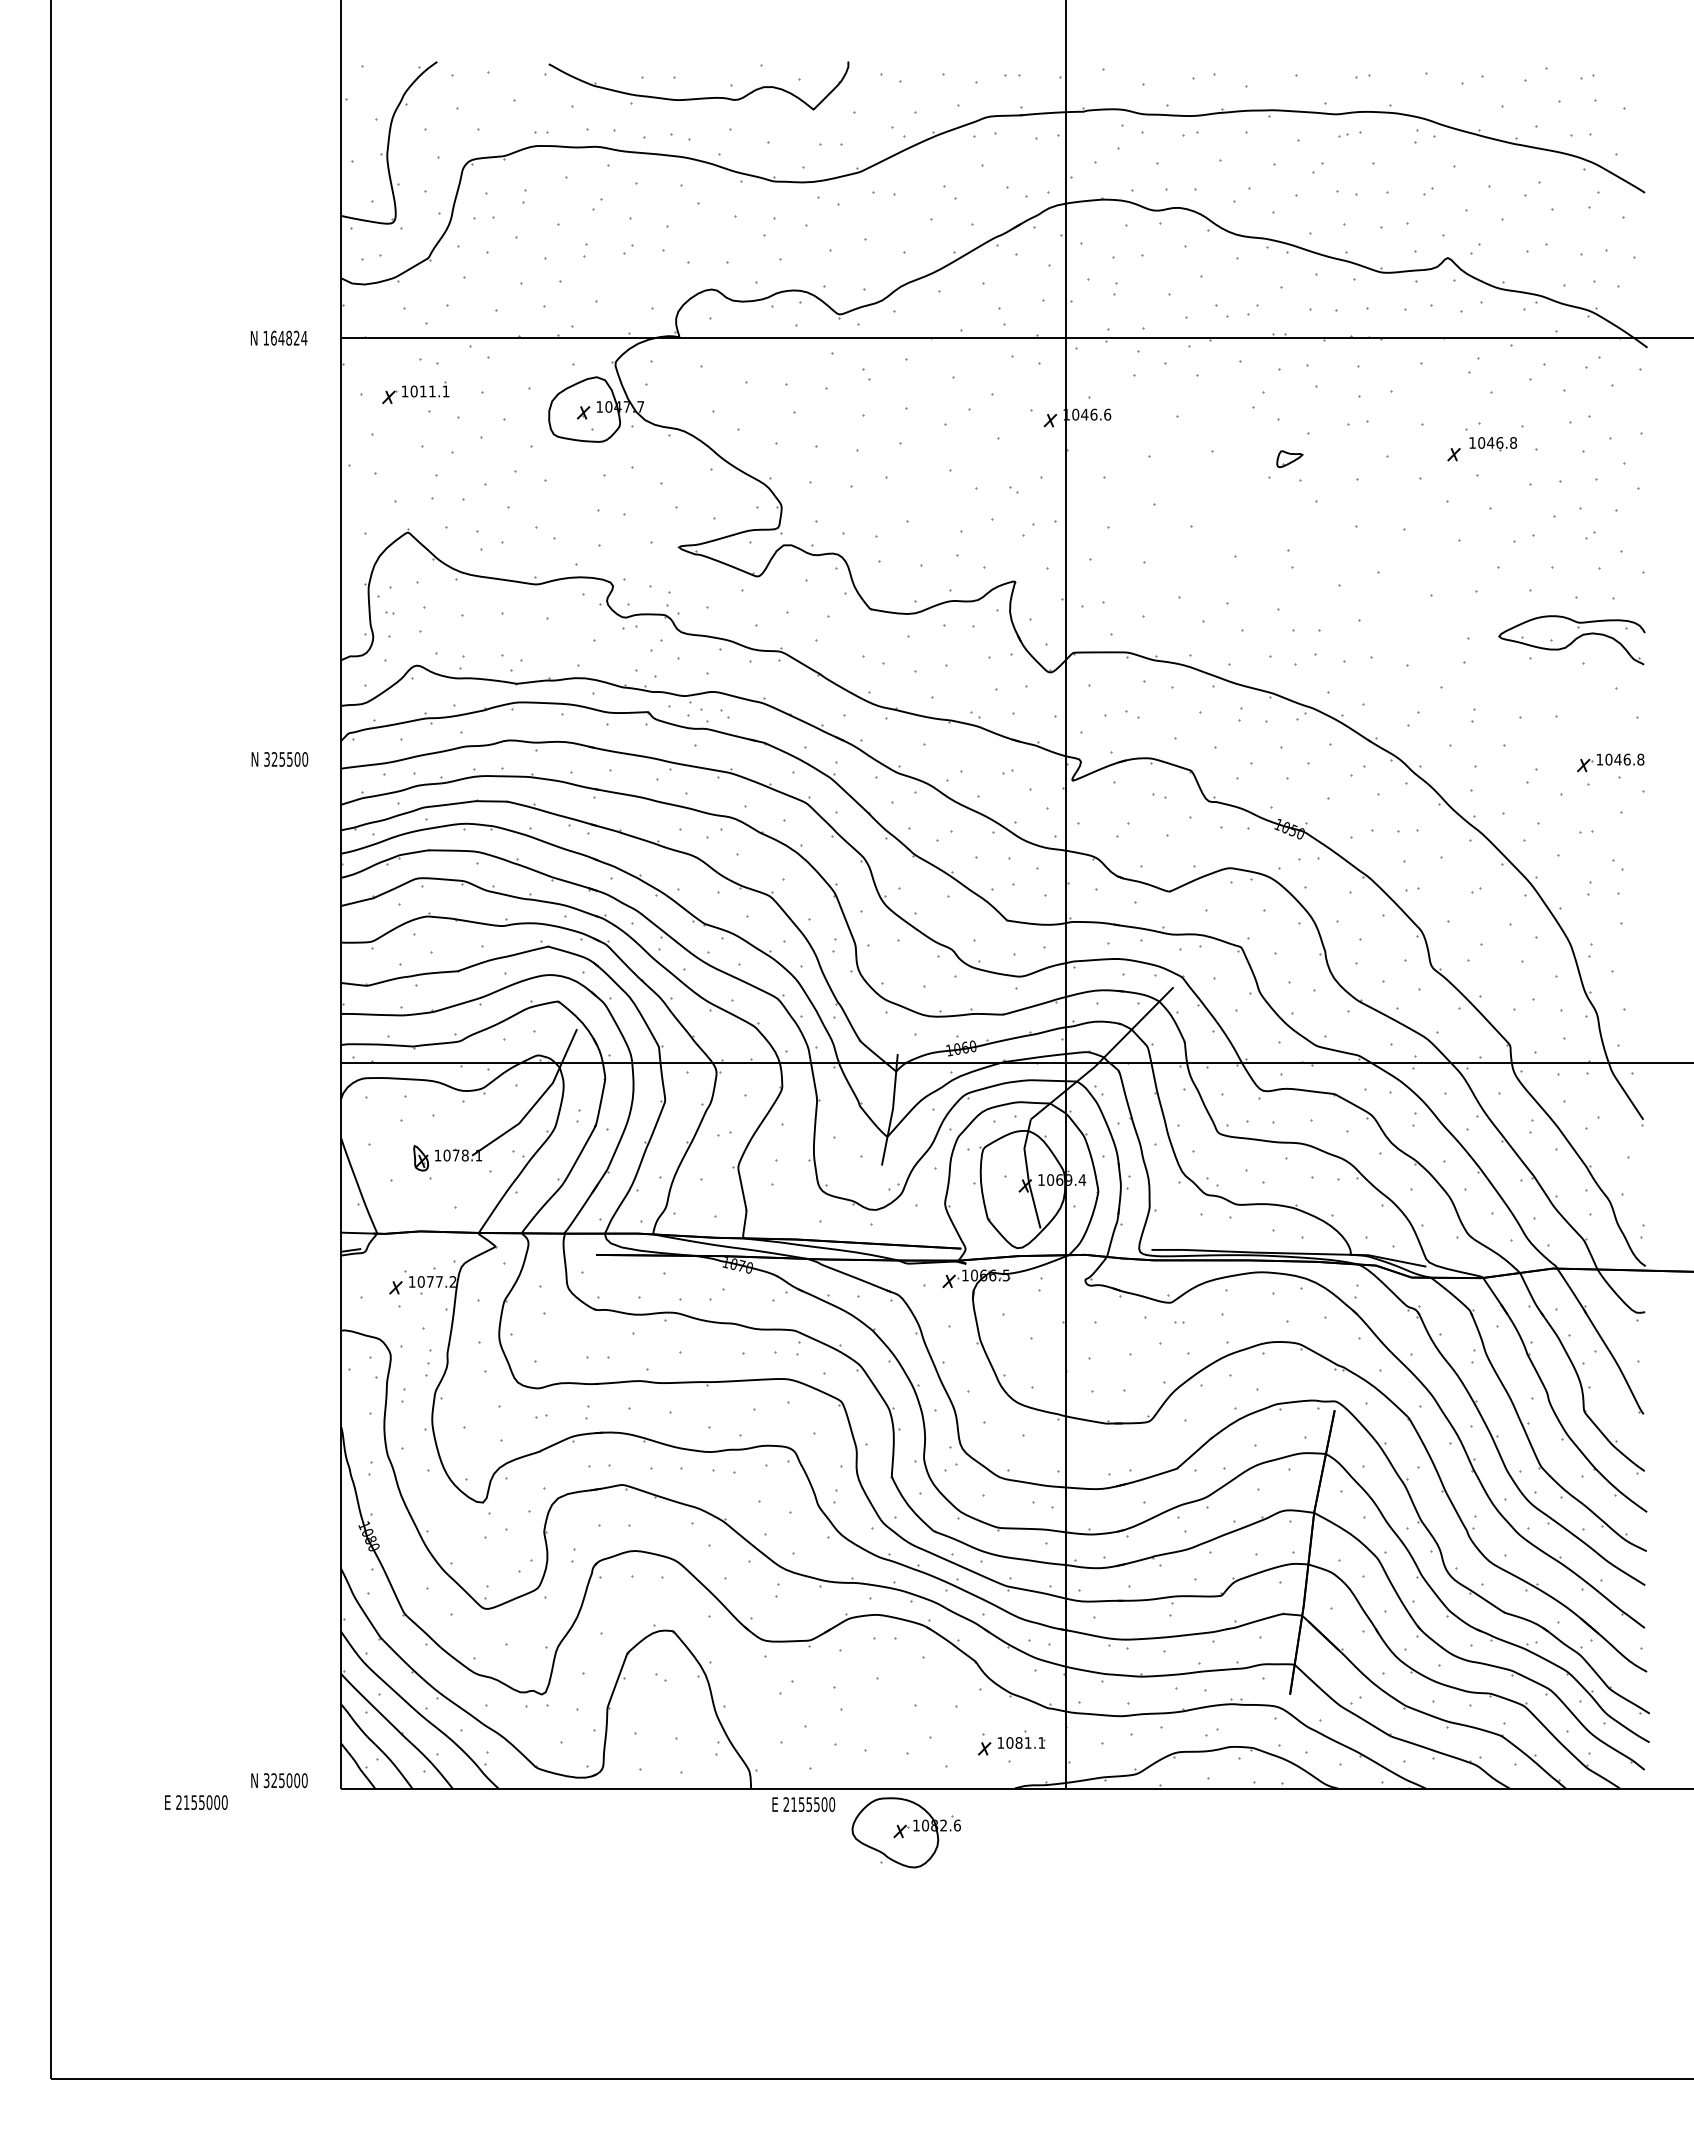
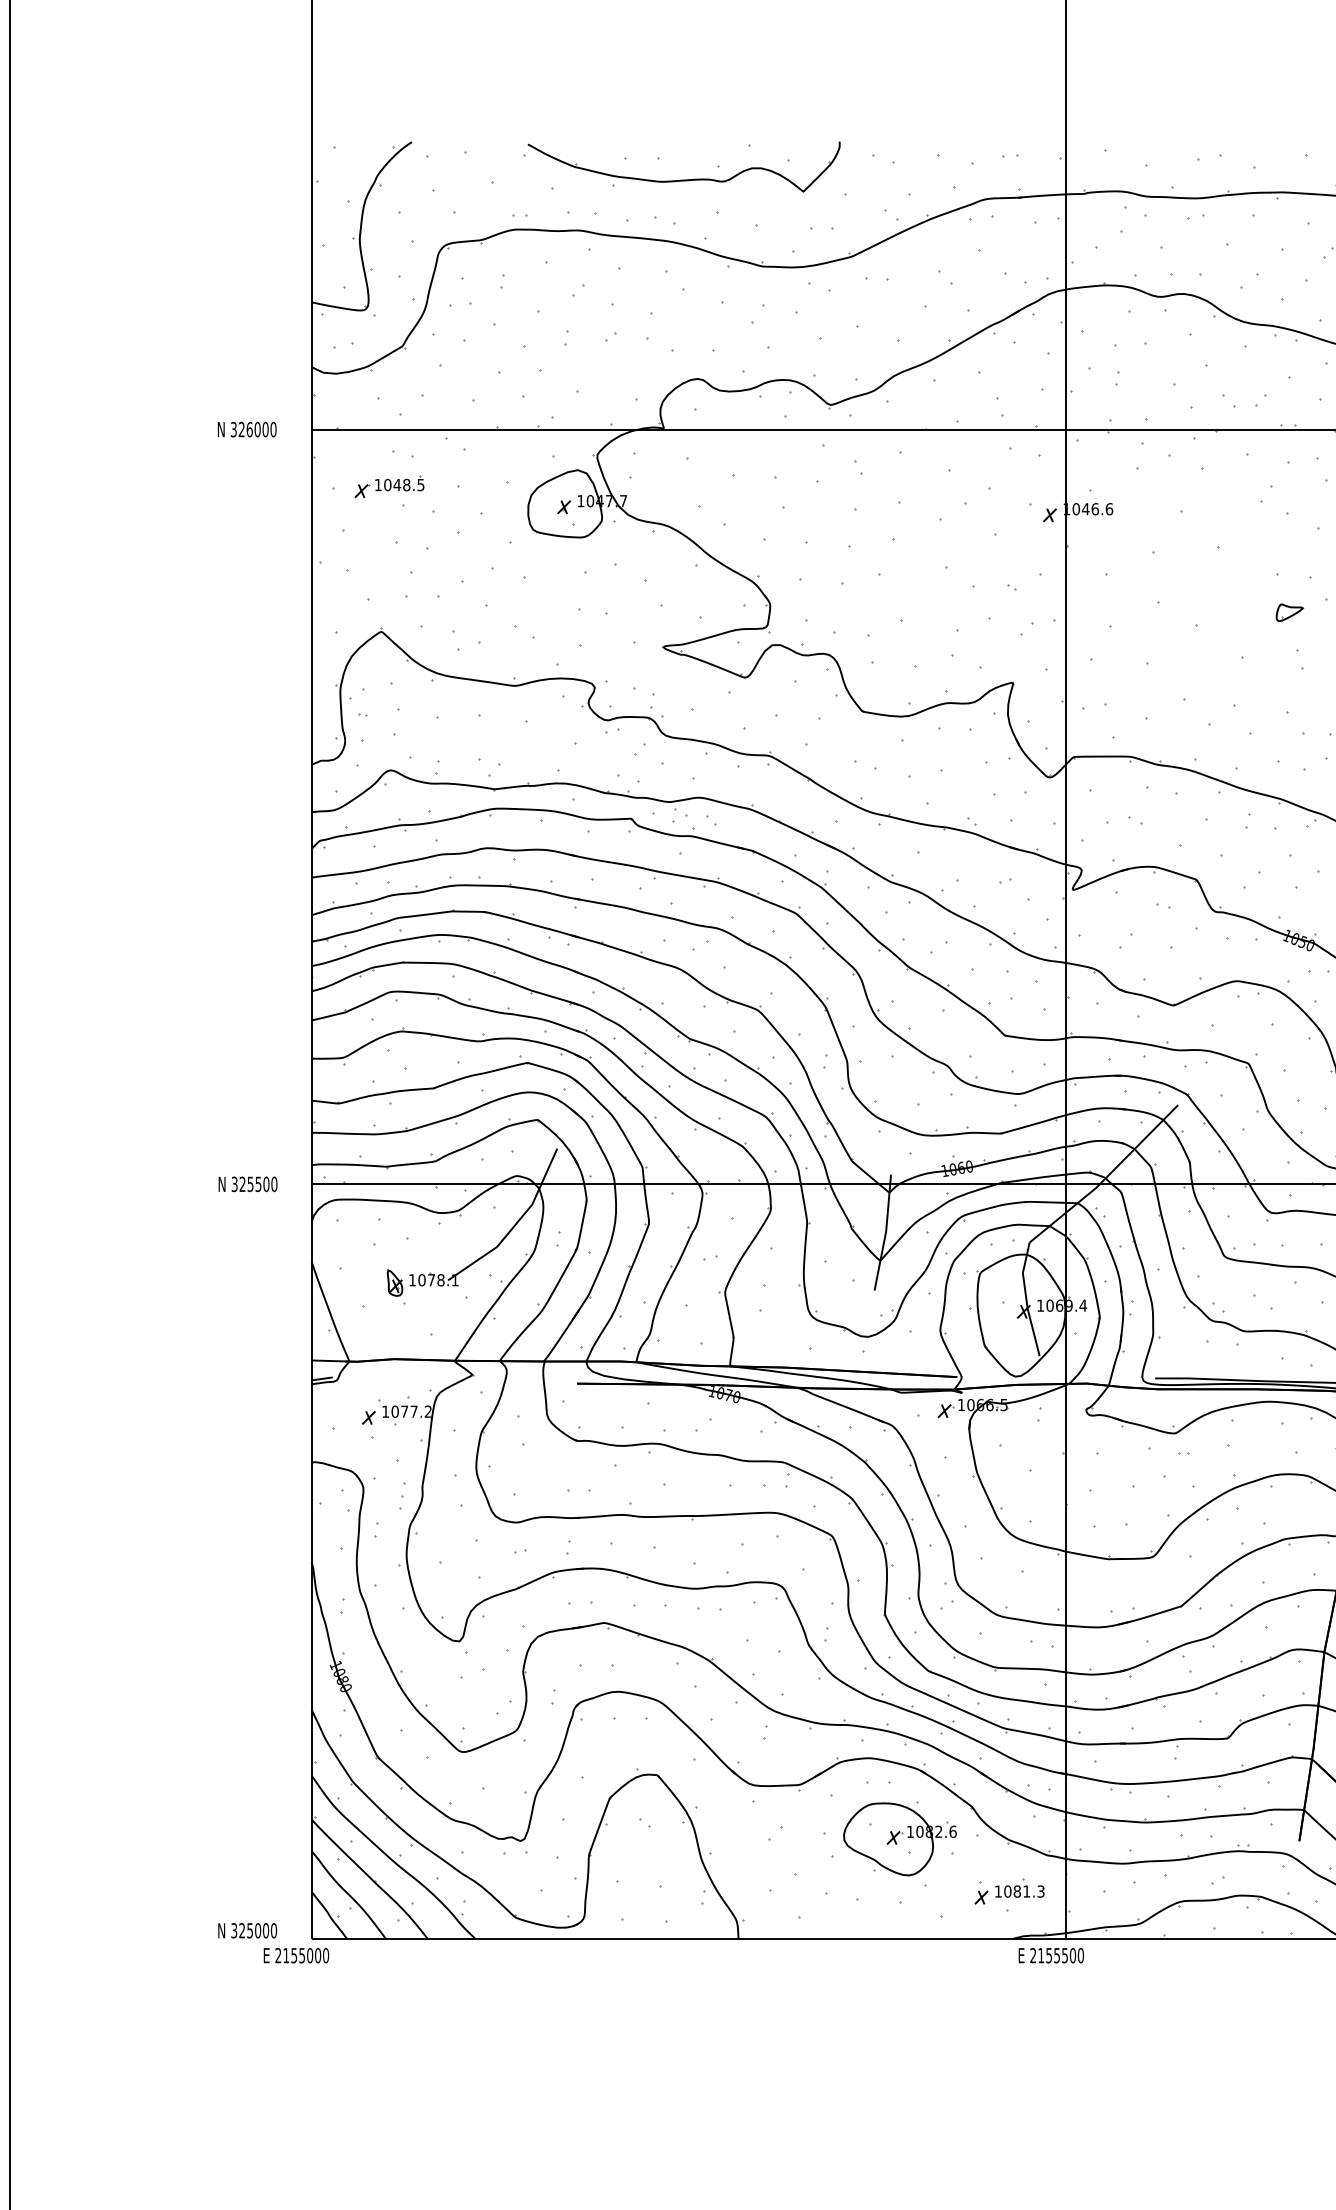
text: (285, 337) -> (253, 428), 164824 -> 326000
text: (434, 391) -> (408, 485), 1011.1 -> 1048.5
part: (1289, 459) -> (1289, 613), moved
text: (279, 759) -> (247, 1184), moved
text: (1041, 1742) -> (1040, 1891), 1081.1 -> 1081.3
text: (196, 1802) -> (296, 1955), moved
text: (803, 1804) -> (1051, 1955), moved
part: (905, 1832) -> (899, 1839), moved

